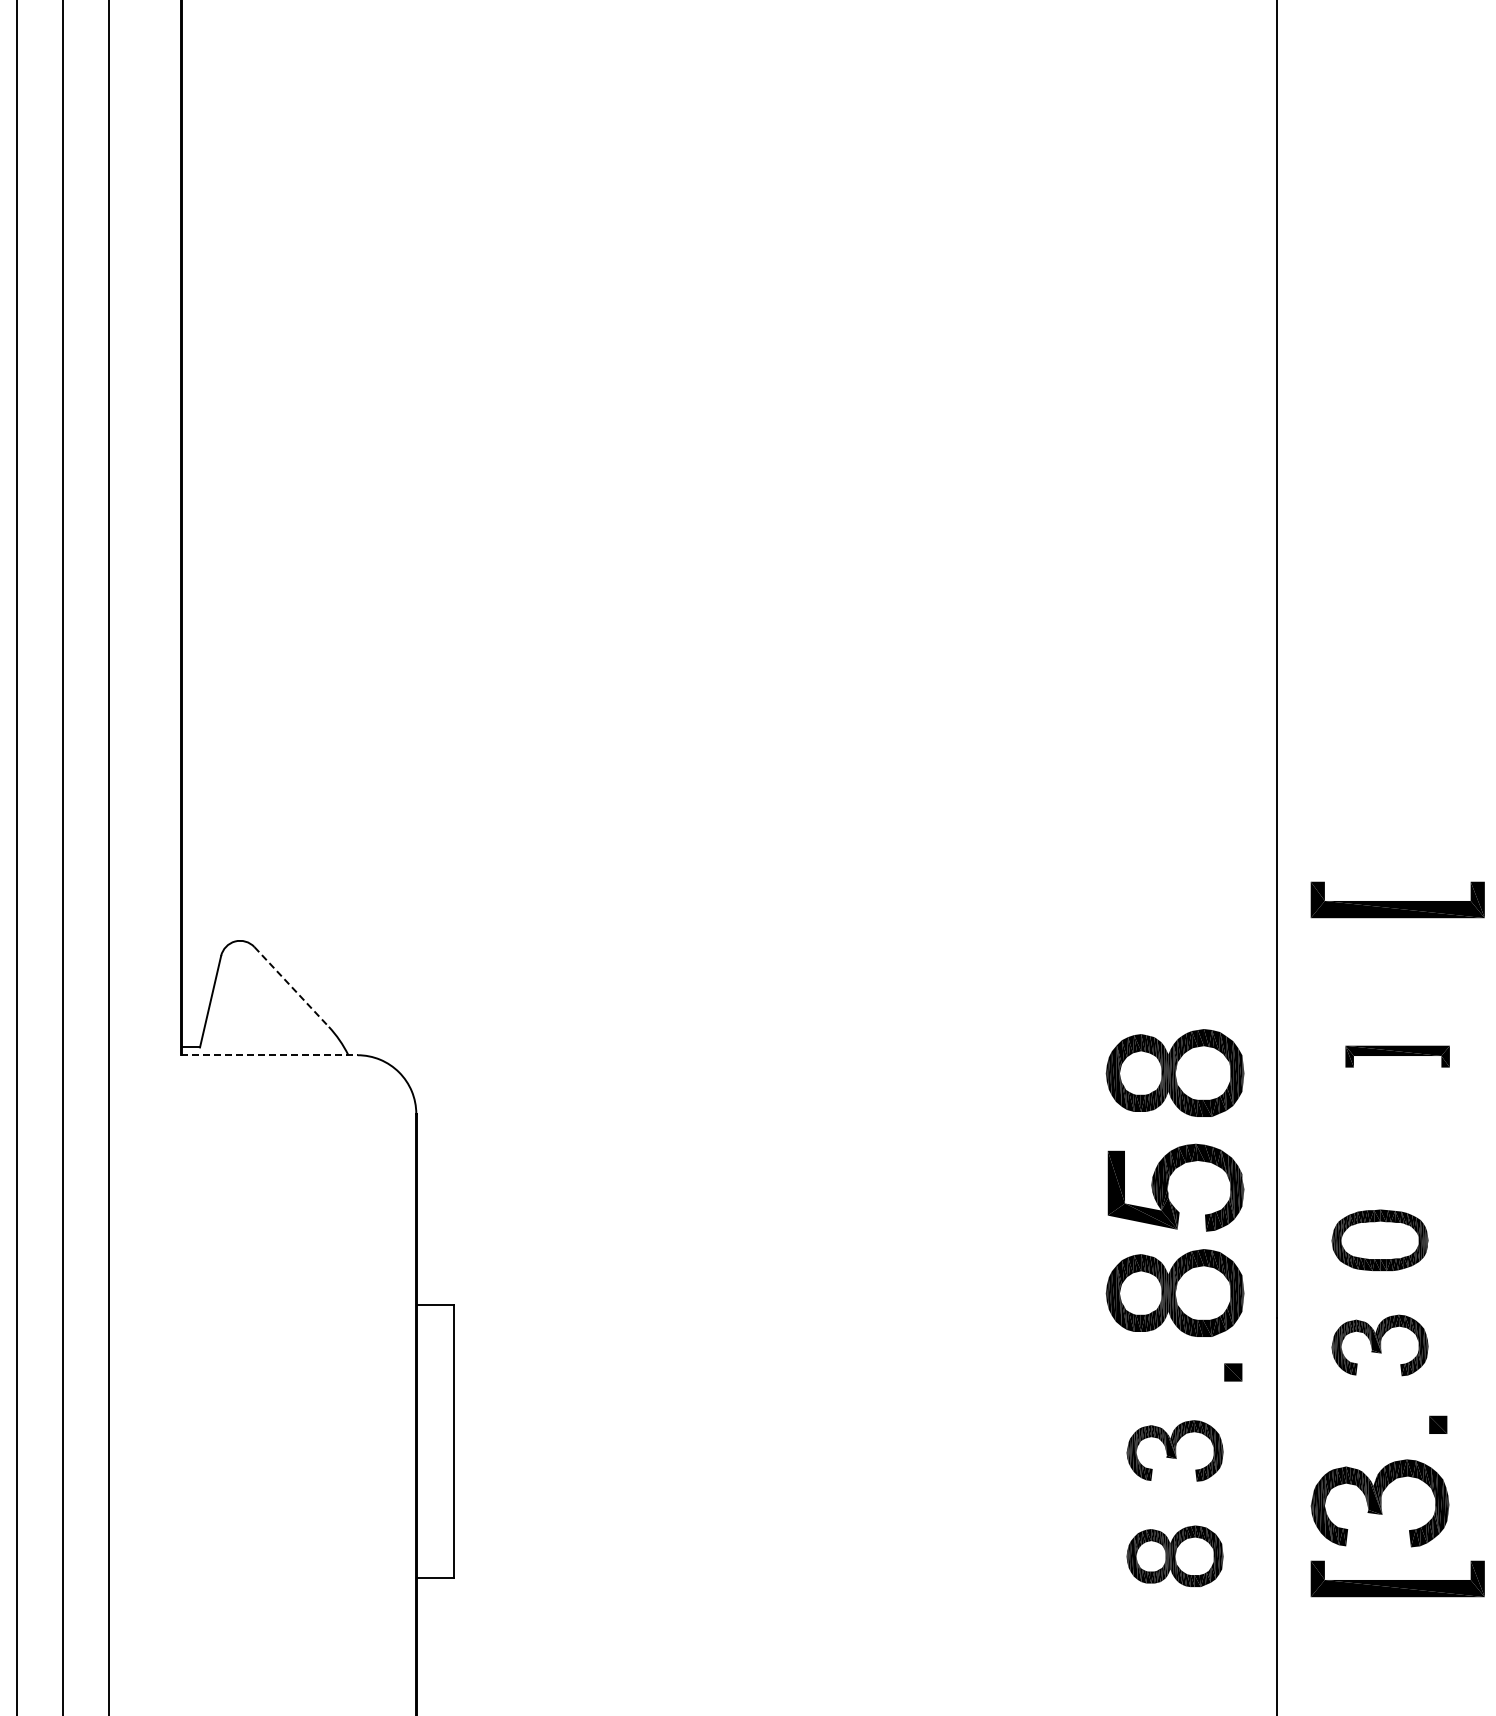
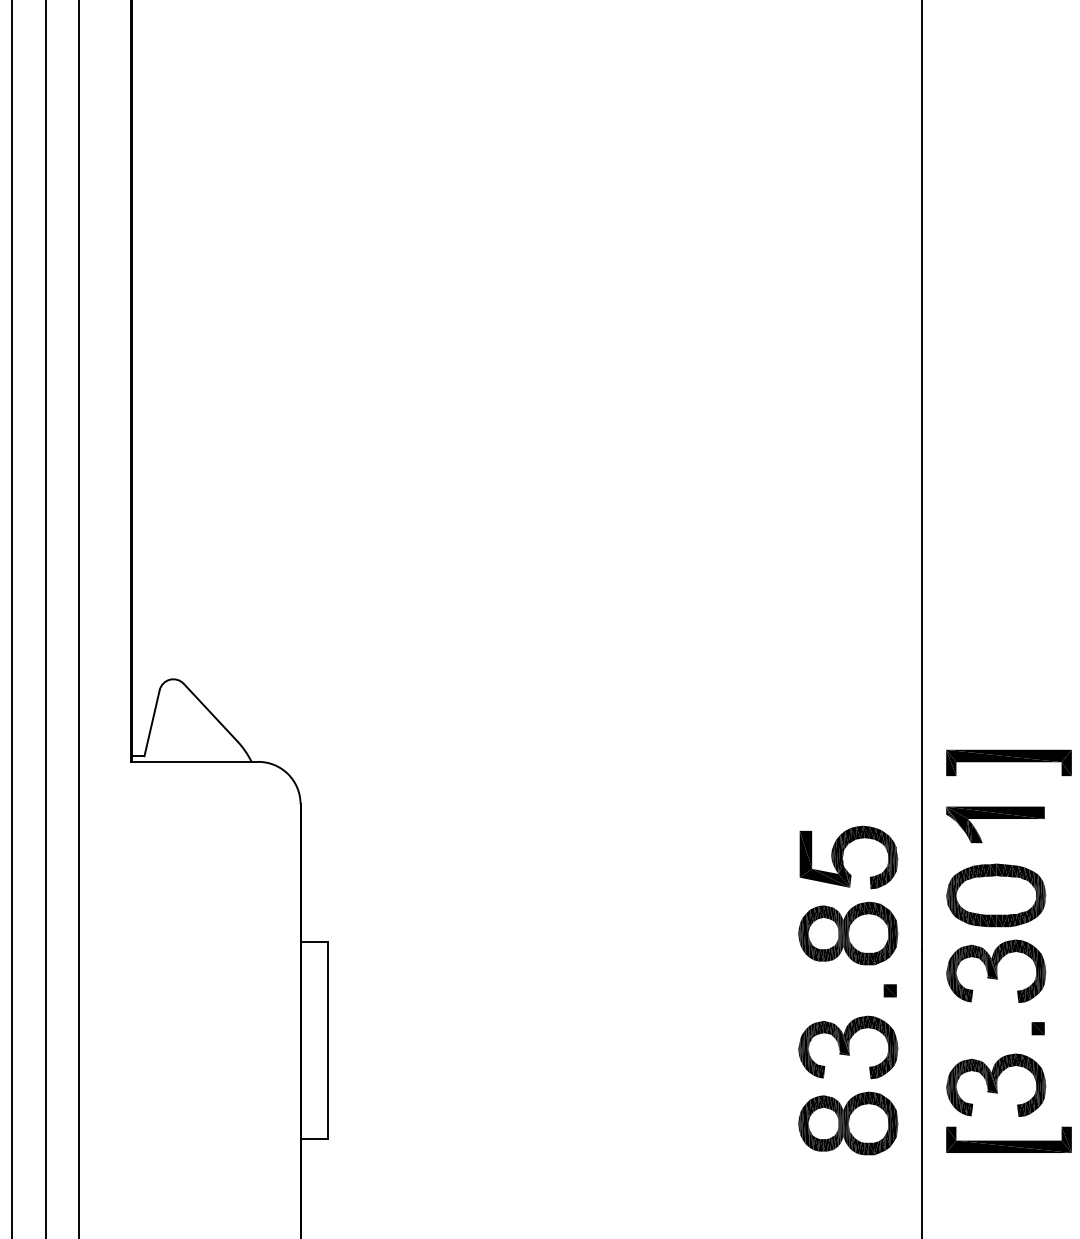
part: (1397, 899) -> (1008, 649), removed
line: (291, 986) -> (210, 712), dashed -> solid
line: (270, 1055) -> (195, 762), dashed -> solid
part: (1397, 1056) -> (1008, 762), size x1.67
part: (1174, 1072) -> (847, 774), removed
part: (1378, 1134) -> (995, 819), added
part: (1379, 1240) -> (995, 895), size x1.43
part: (1379, 1345) -> (995, 971), size x1.43
part: (1174, 1450) -> (847, 1047), size x1.43
part: (1174, 1556) -> (847, 1123), size x1.43

